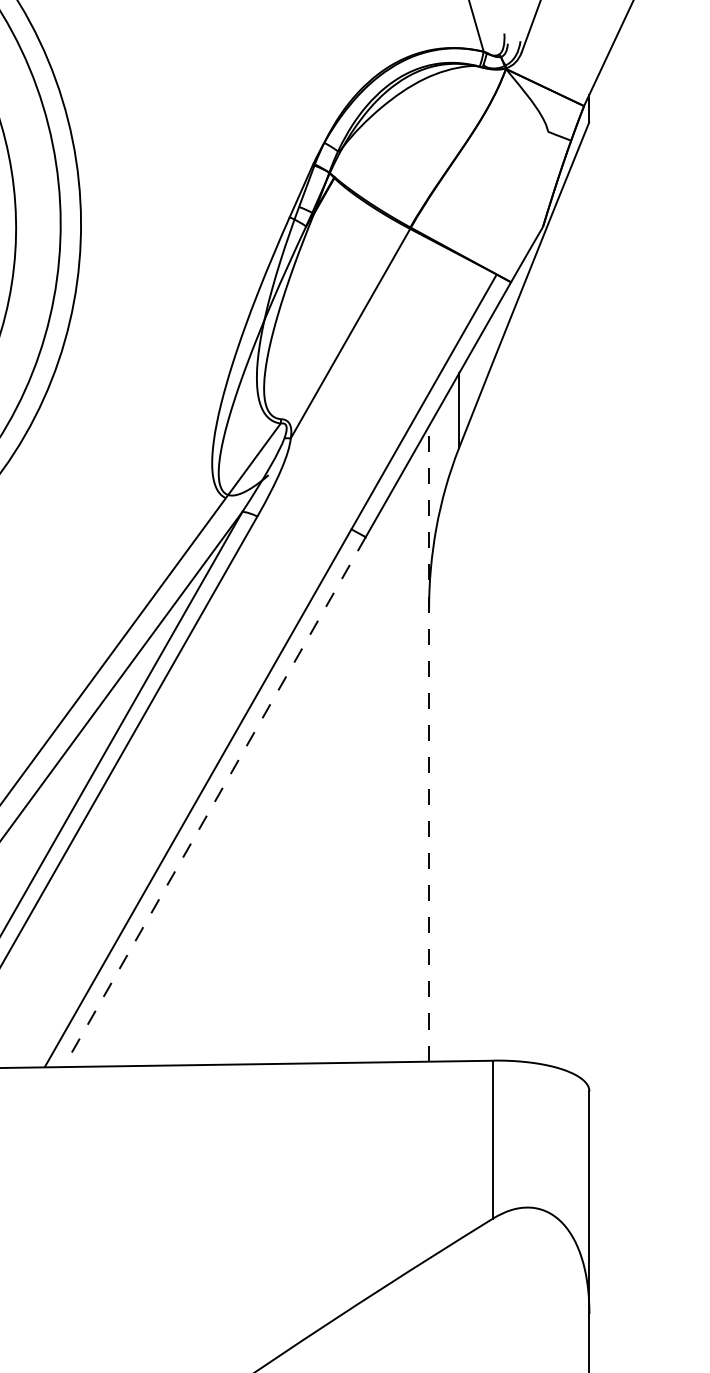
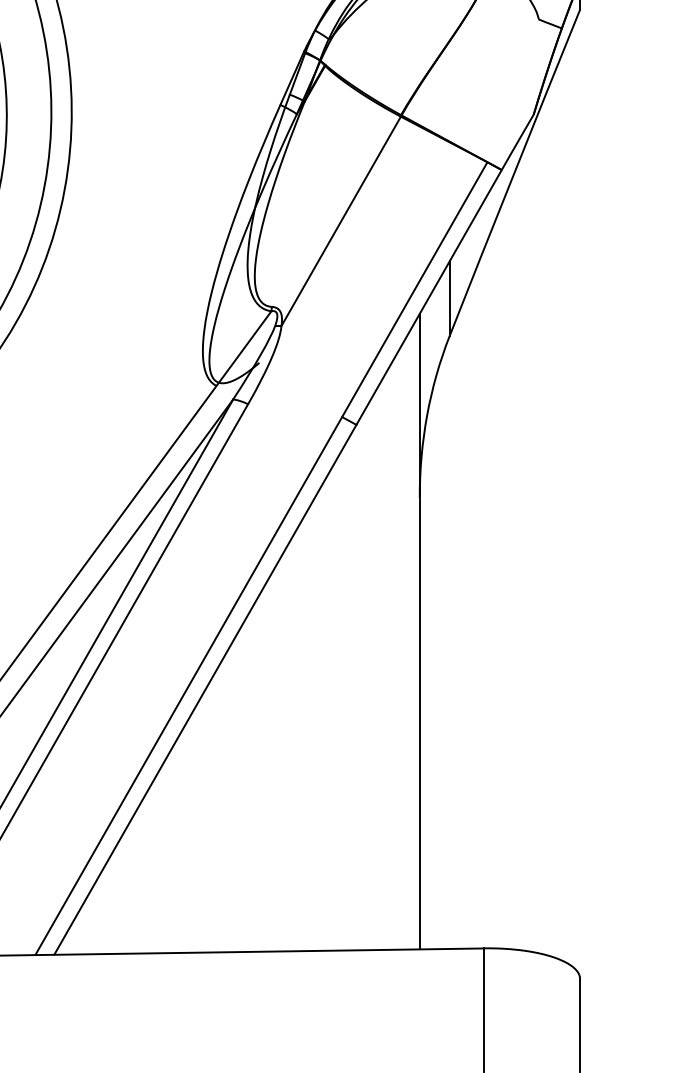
line: (429, 743) -> (420, 631), dashed -> solid
line: (214, 802) -> (205, 690), dashed -> solid

